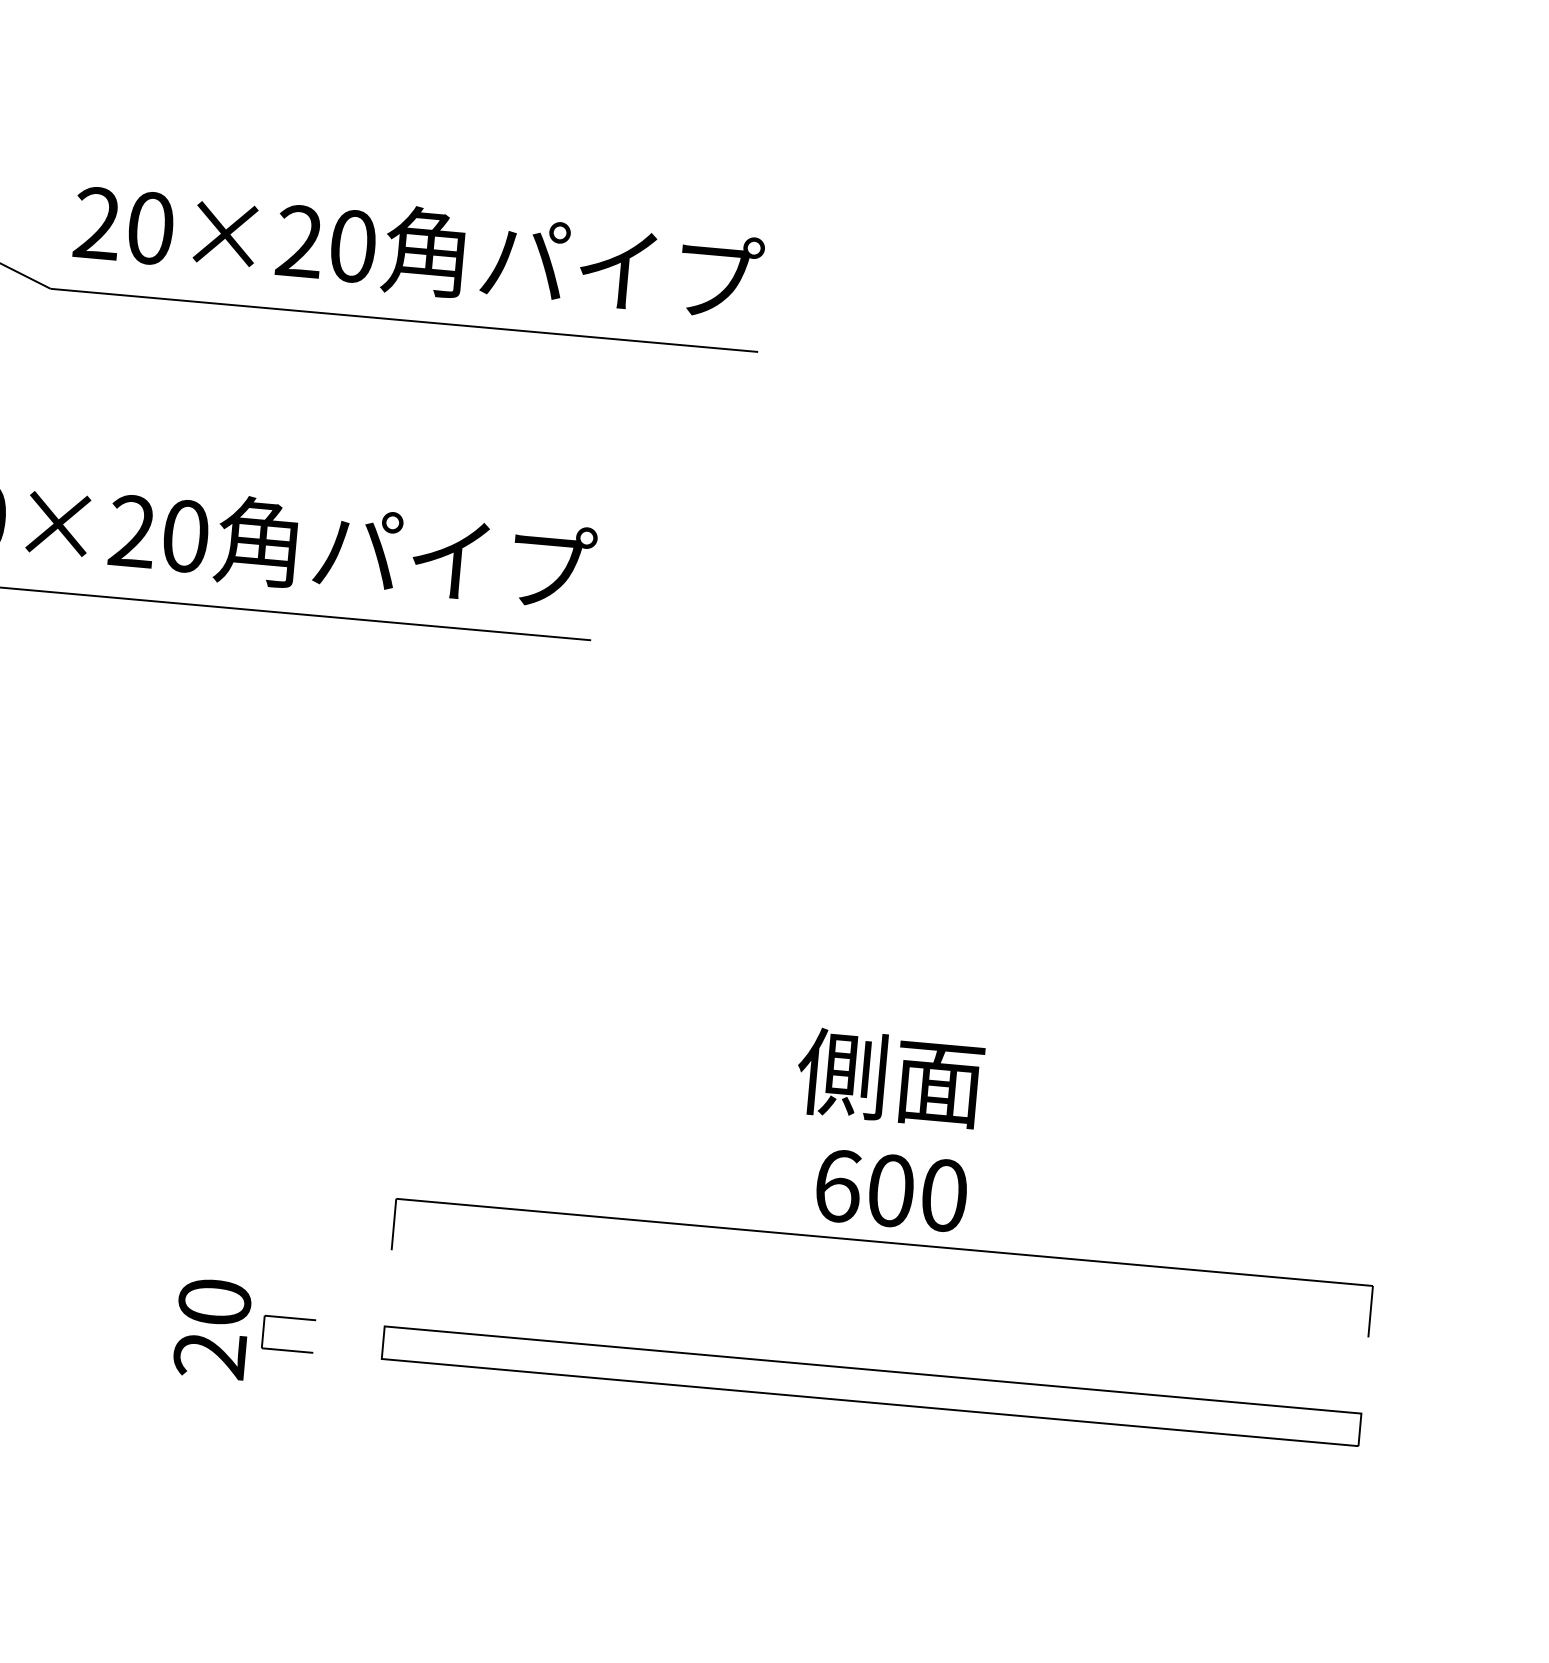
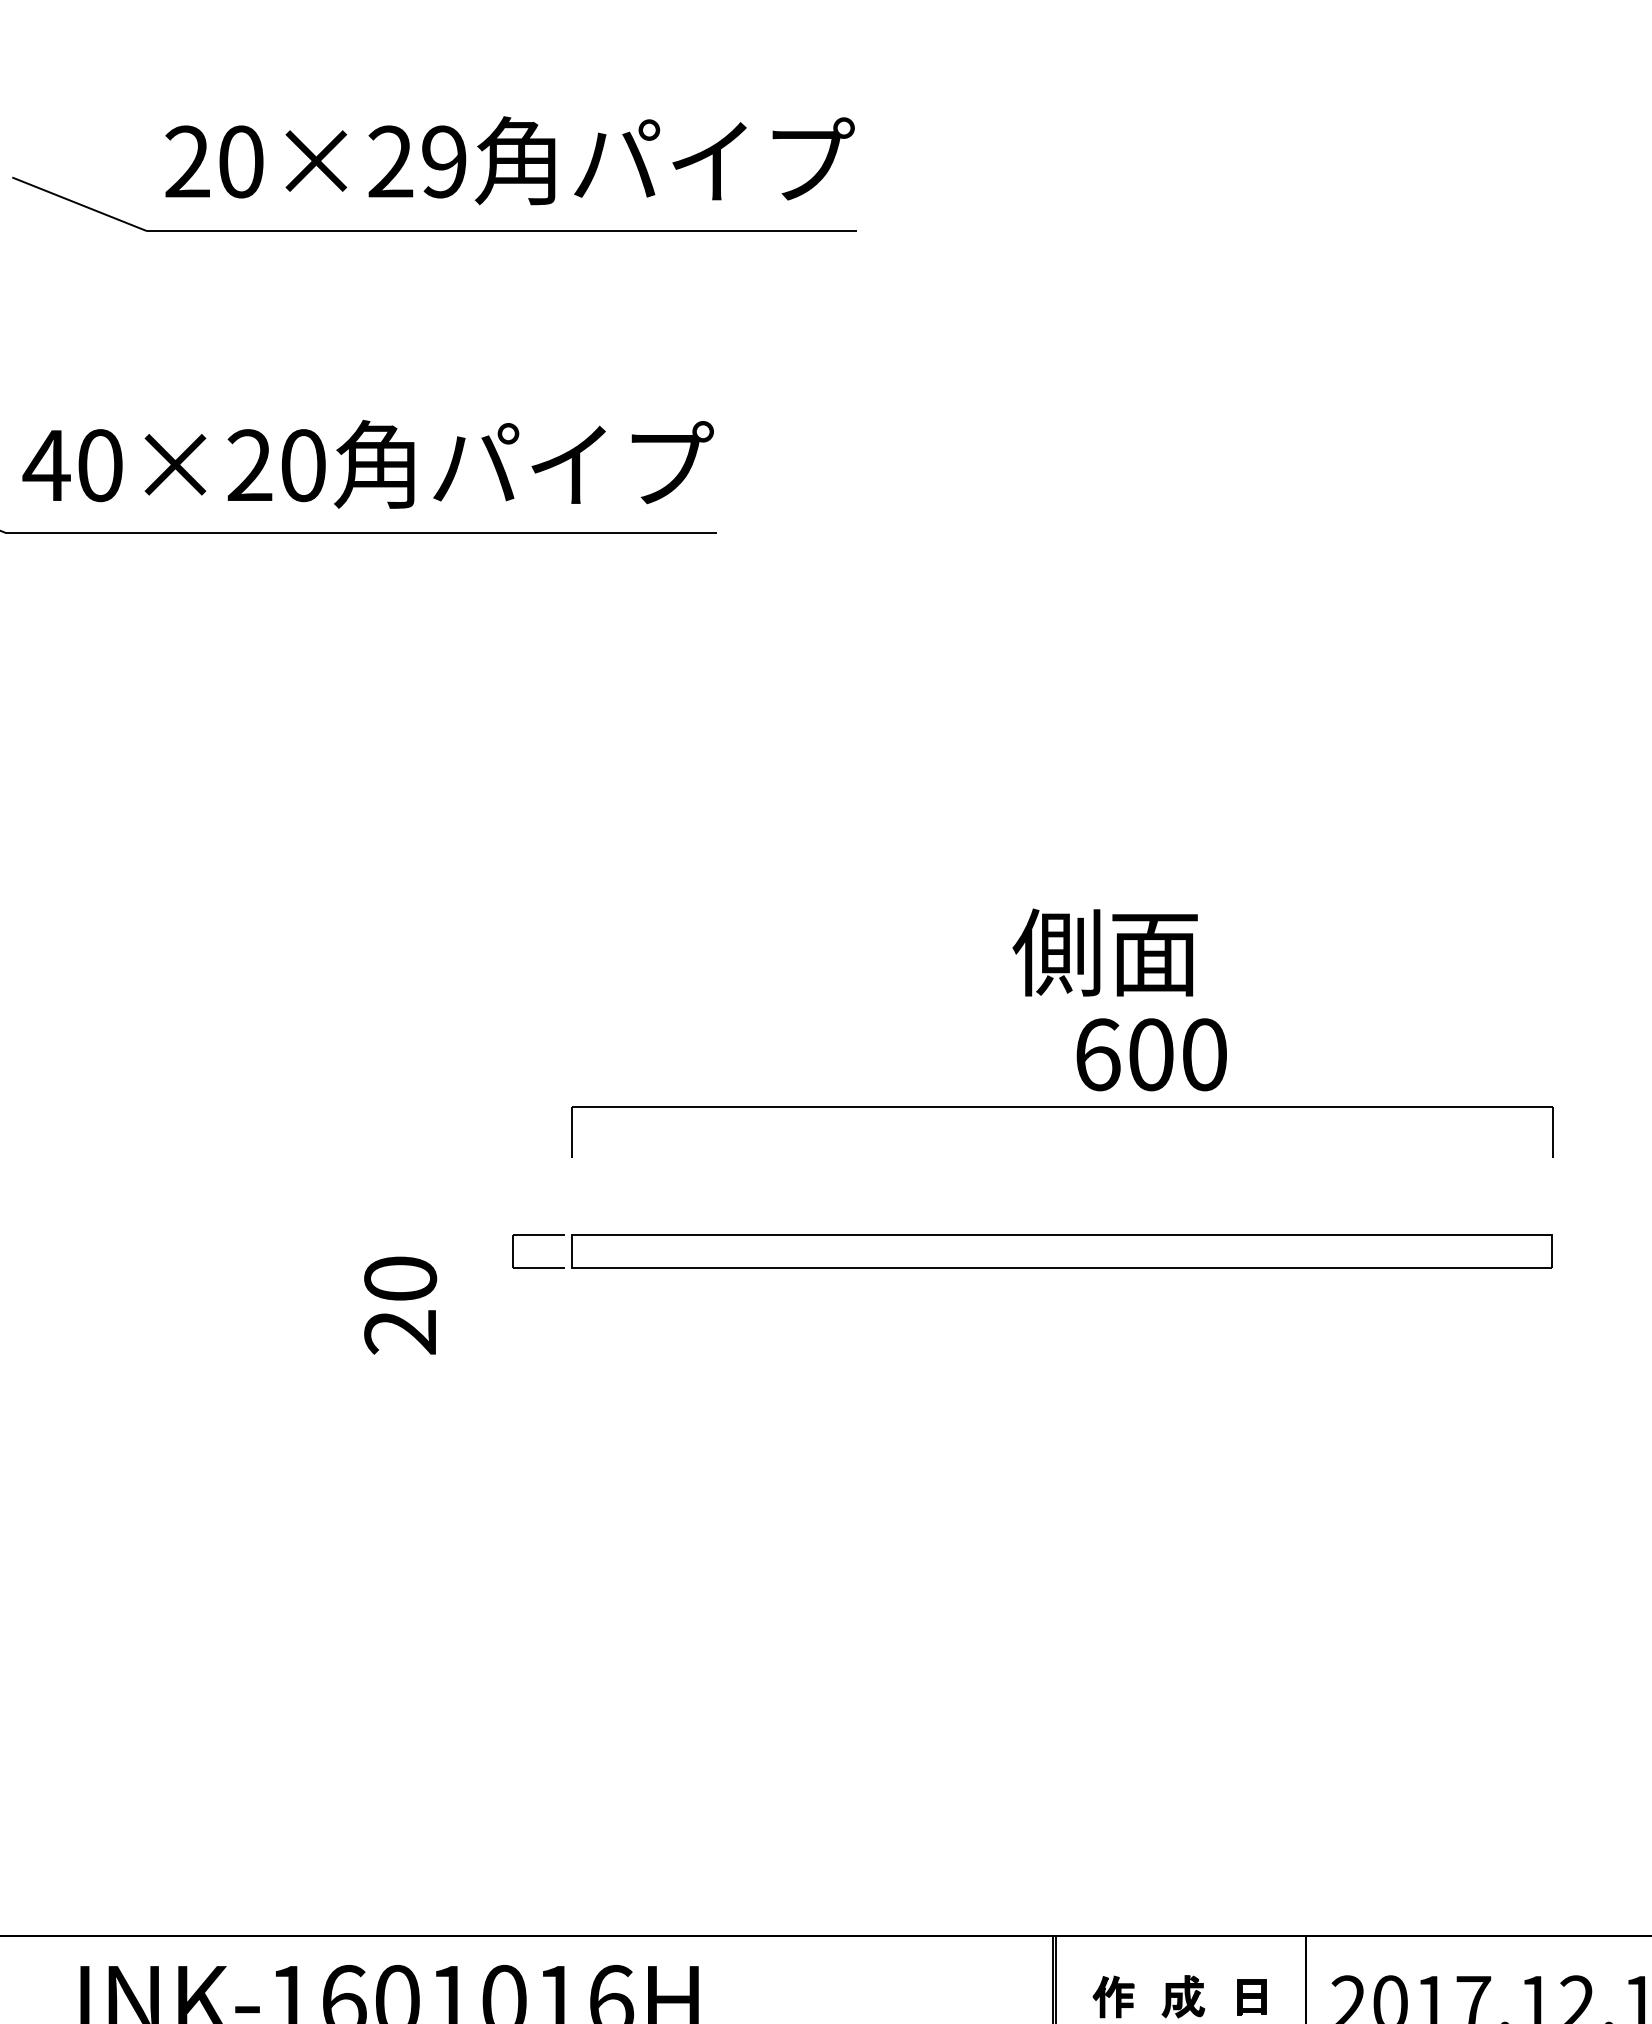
text: (353, 245) -> (444, 161), 20×20 -> 20×29
text: (889, 1077) -> (1104, 952), moved
text: (891, 1190) -> (1151, 1054), moved
part: (289, 1318) -> (538, 1235), moved
text: (212, 1328) -> (400, 1305), moved

